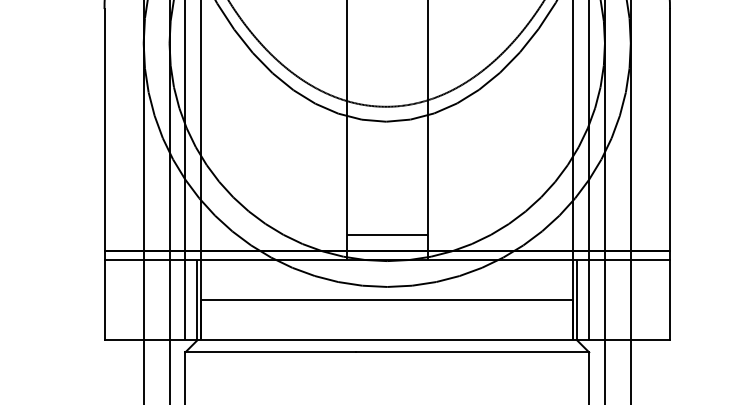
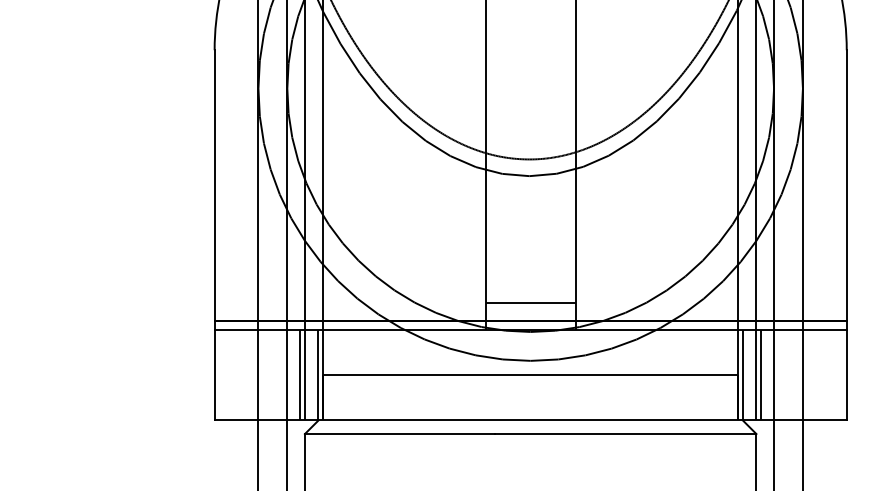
line: (181, 300) -> (300, 375), added
line: (592, 300) -> (760, 375), added

